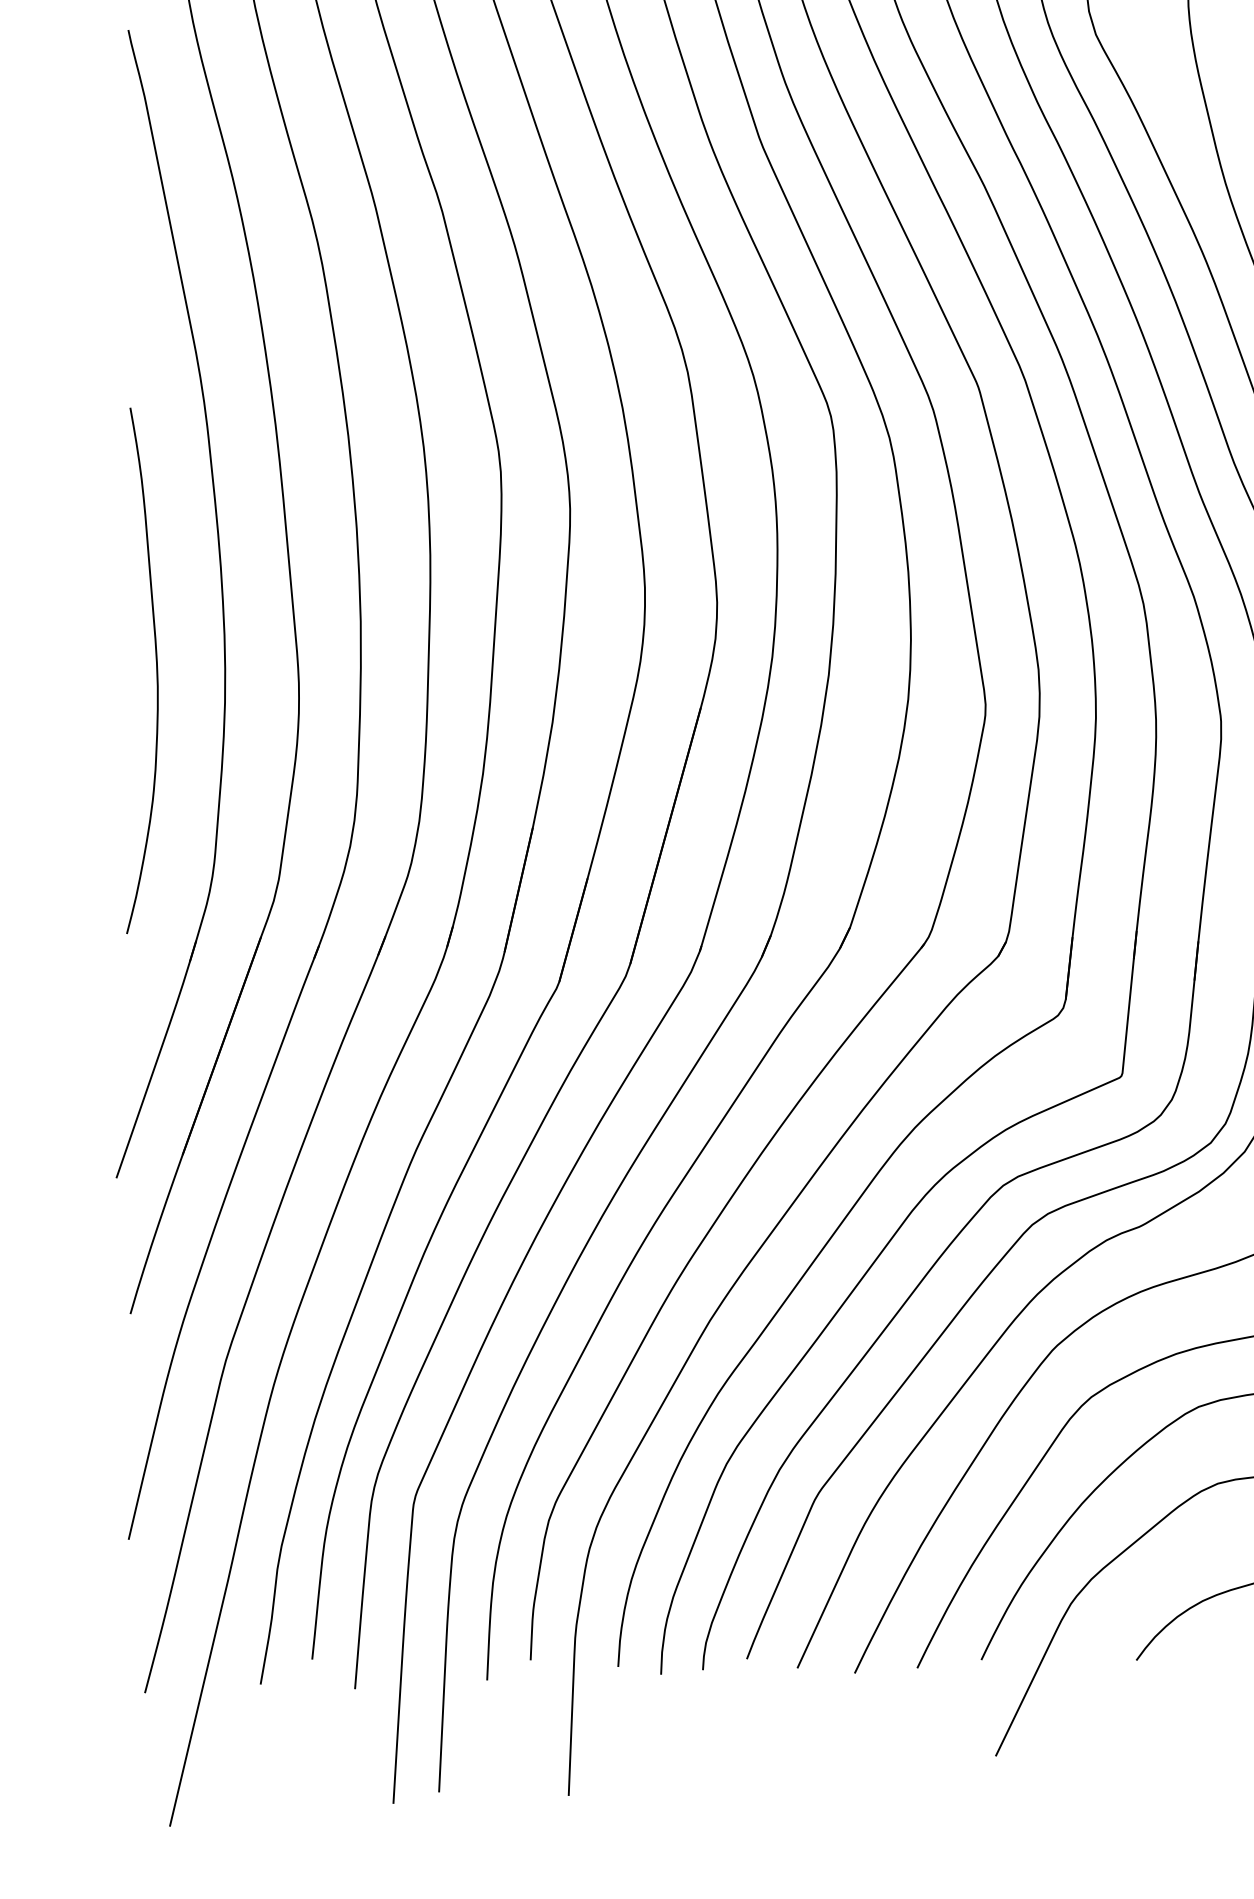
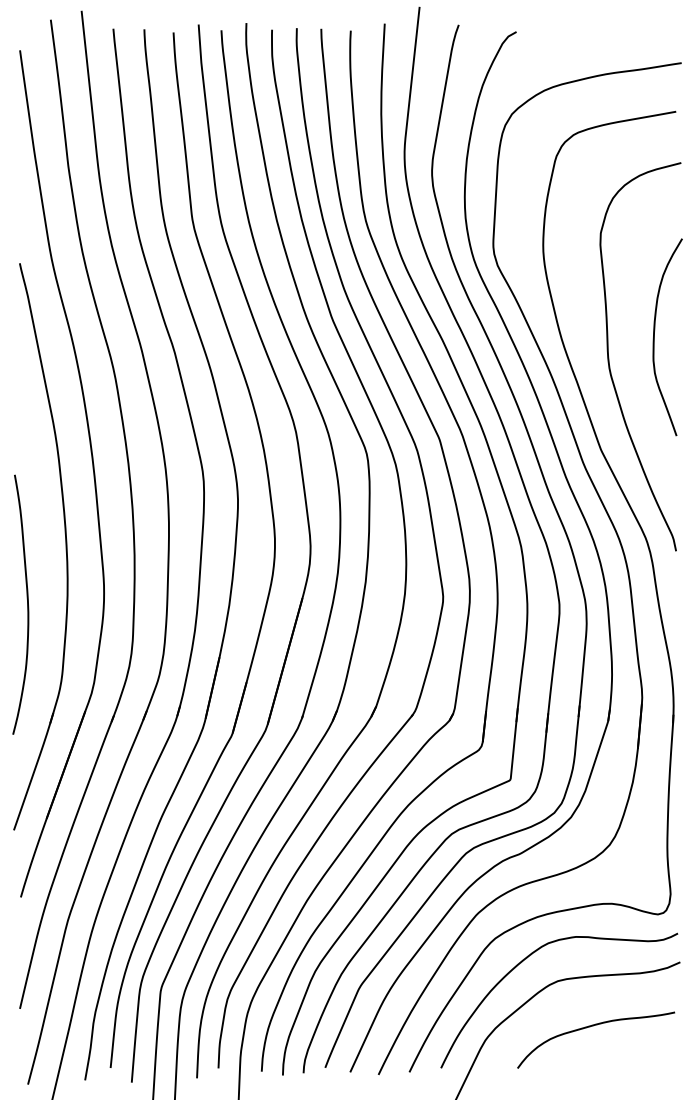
curve: (156, 670) -> (27, 604), moved

